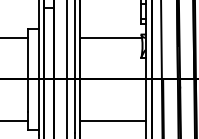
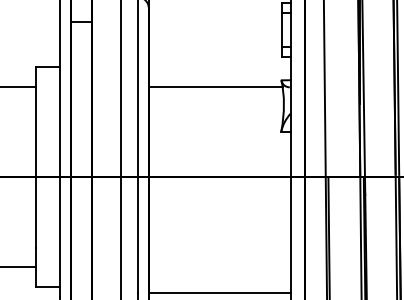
line: (112, 120) -> (218, 291), moved

